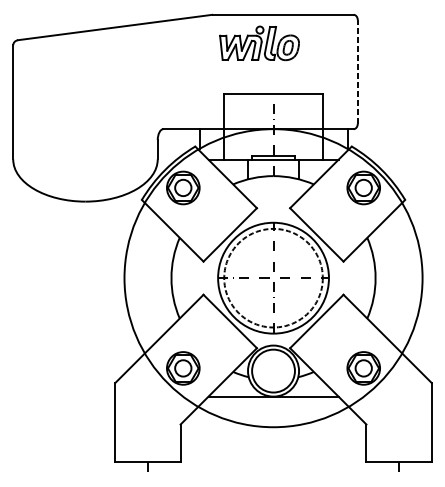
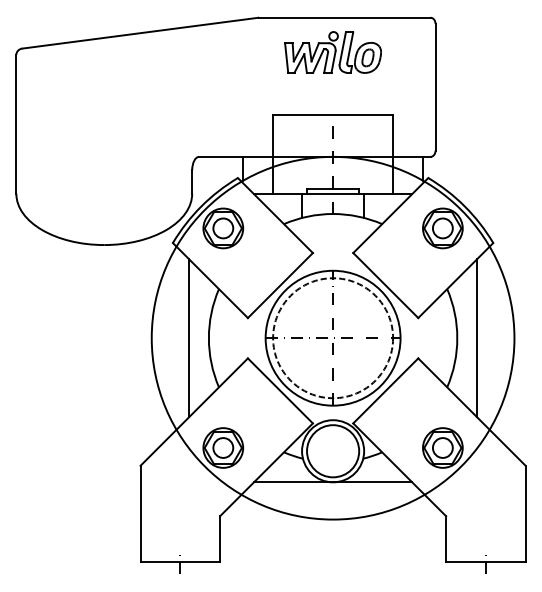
part: (259, 43) -> (332, 52), moved
line: (357, 71) -> (435, 86), dashed -> solid
line: (155, 278) -> (189, 338), added
line: (392, 278) -> (477, 338), added

